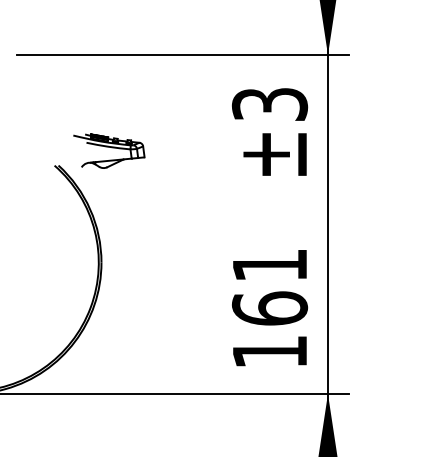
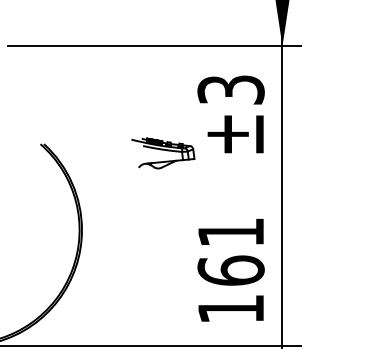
part: (109, 150) -> (163, 152), moved

